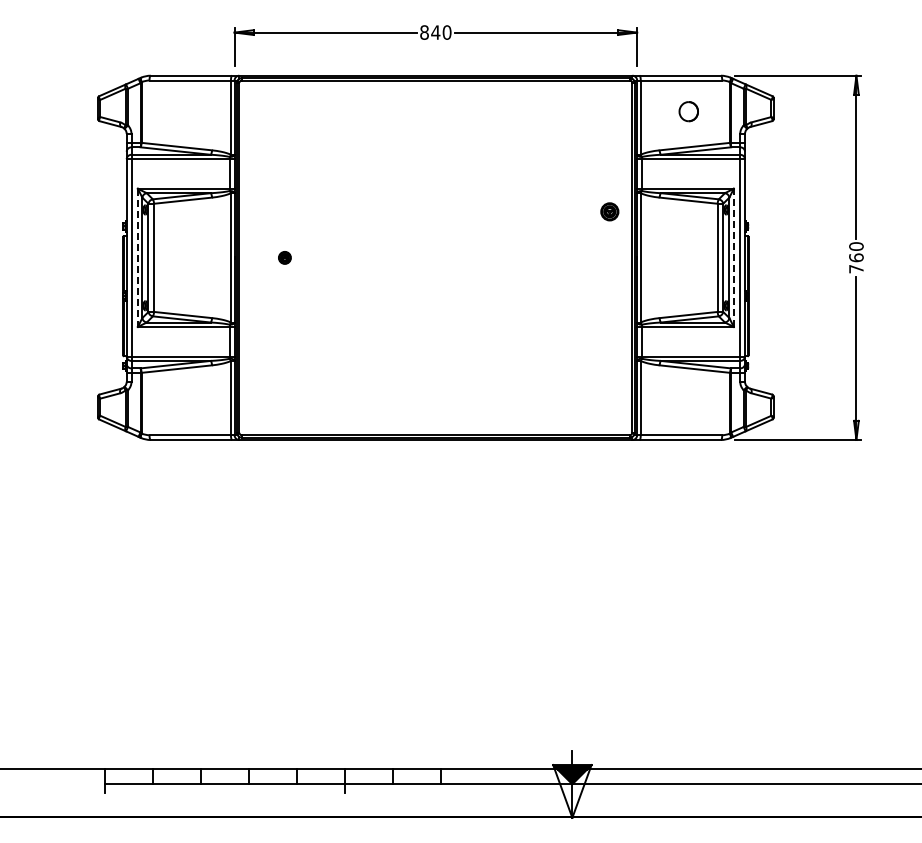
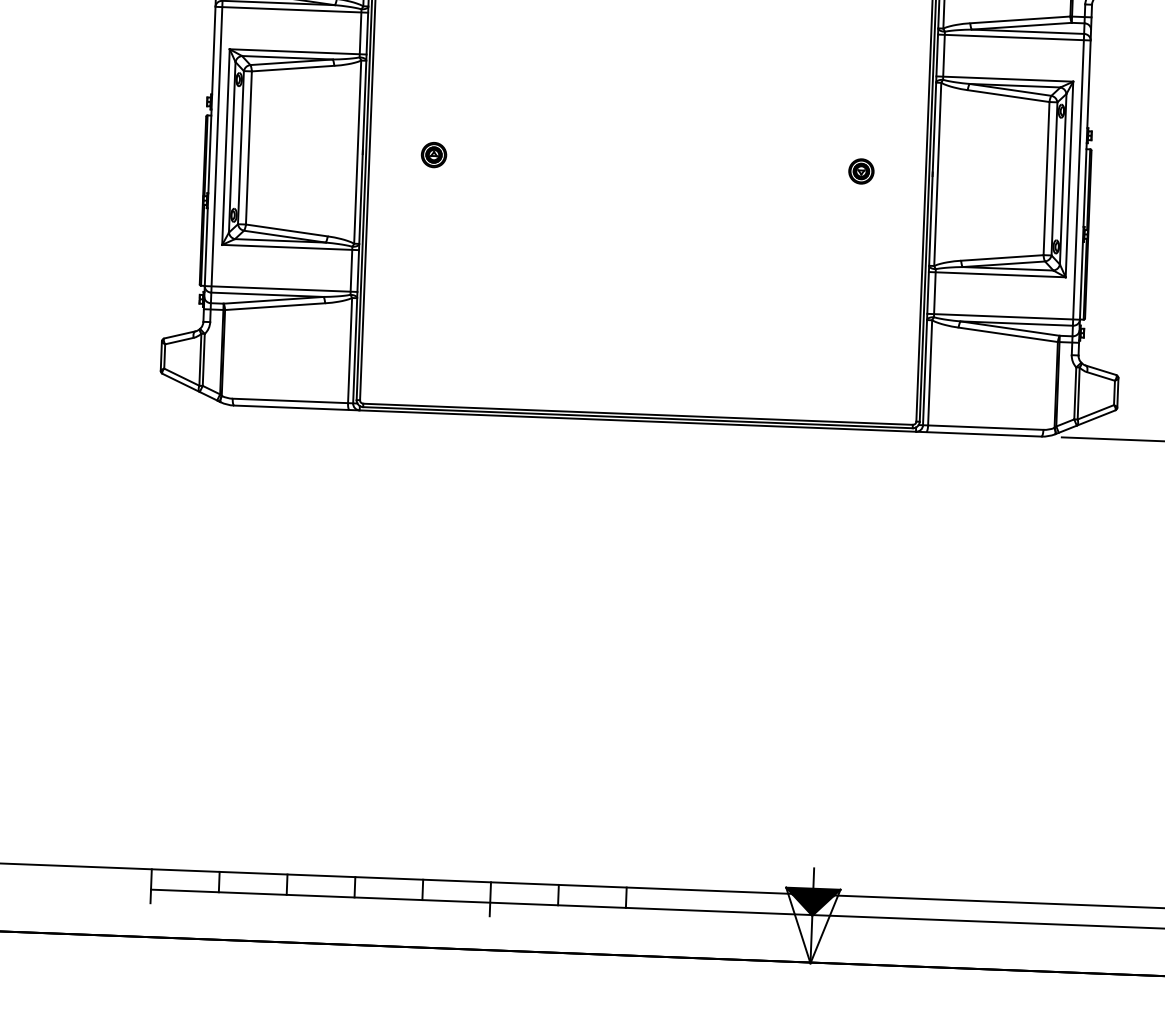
part: (609, 211) -> (860, 170), moved
part: (284, 257) -> (433, 154), size x1.43
line: (733, 257) -> (1069, 178), dashed -> solid
line: (137, 258) -> (225, 147), dashed -> solid

